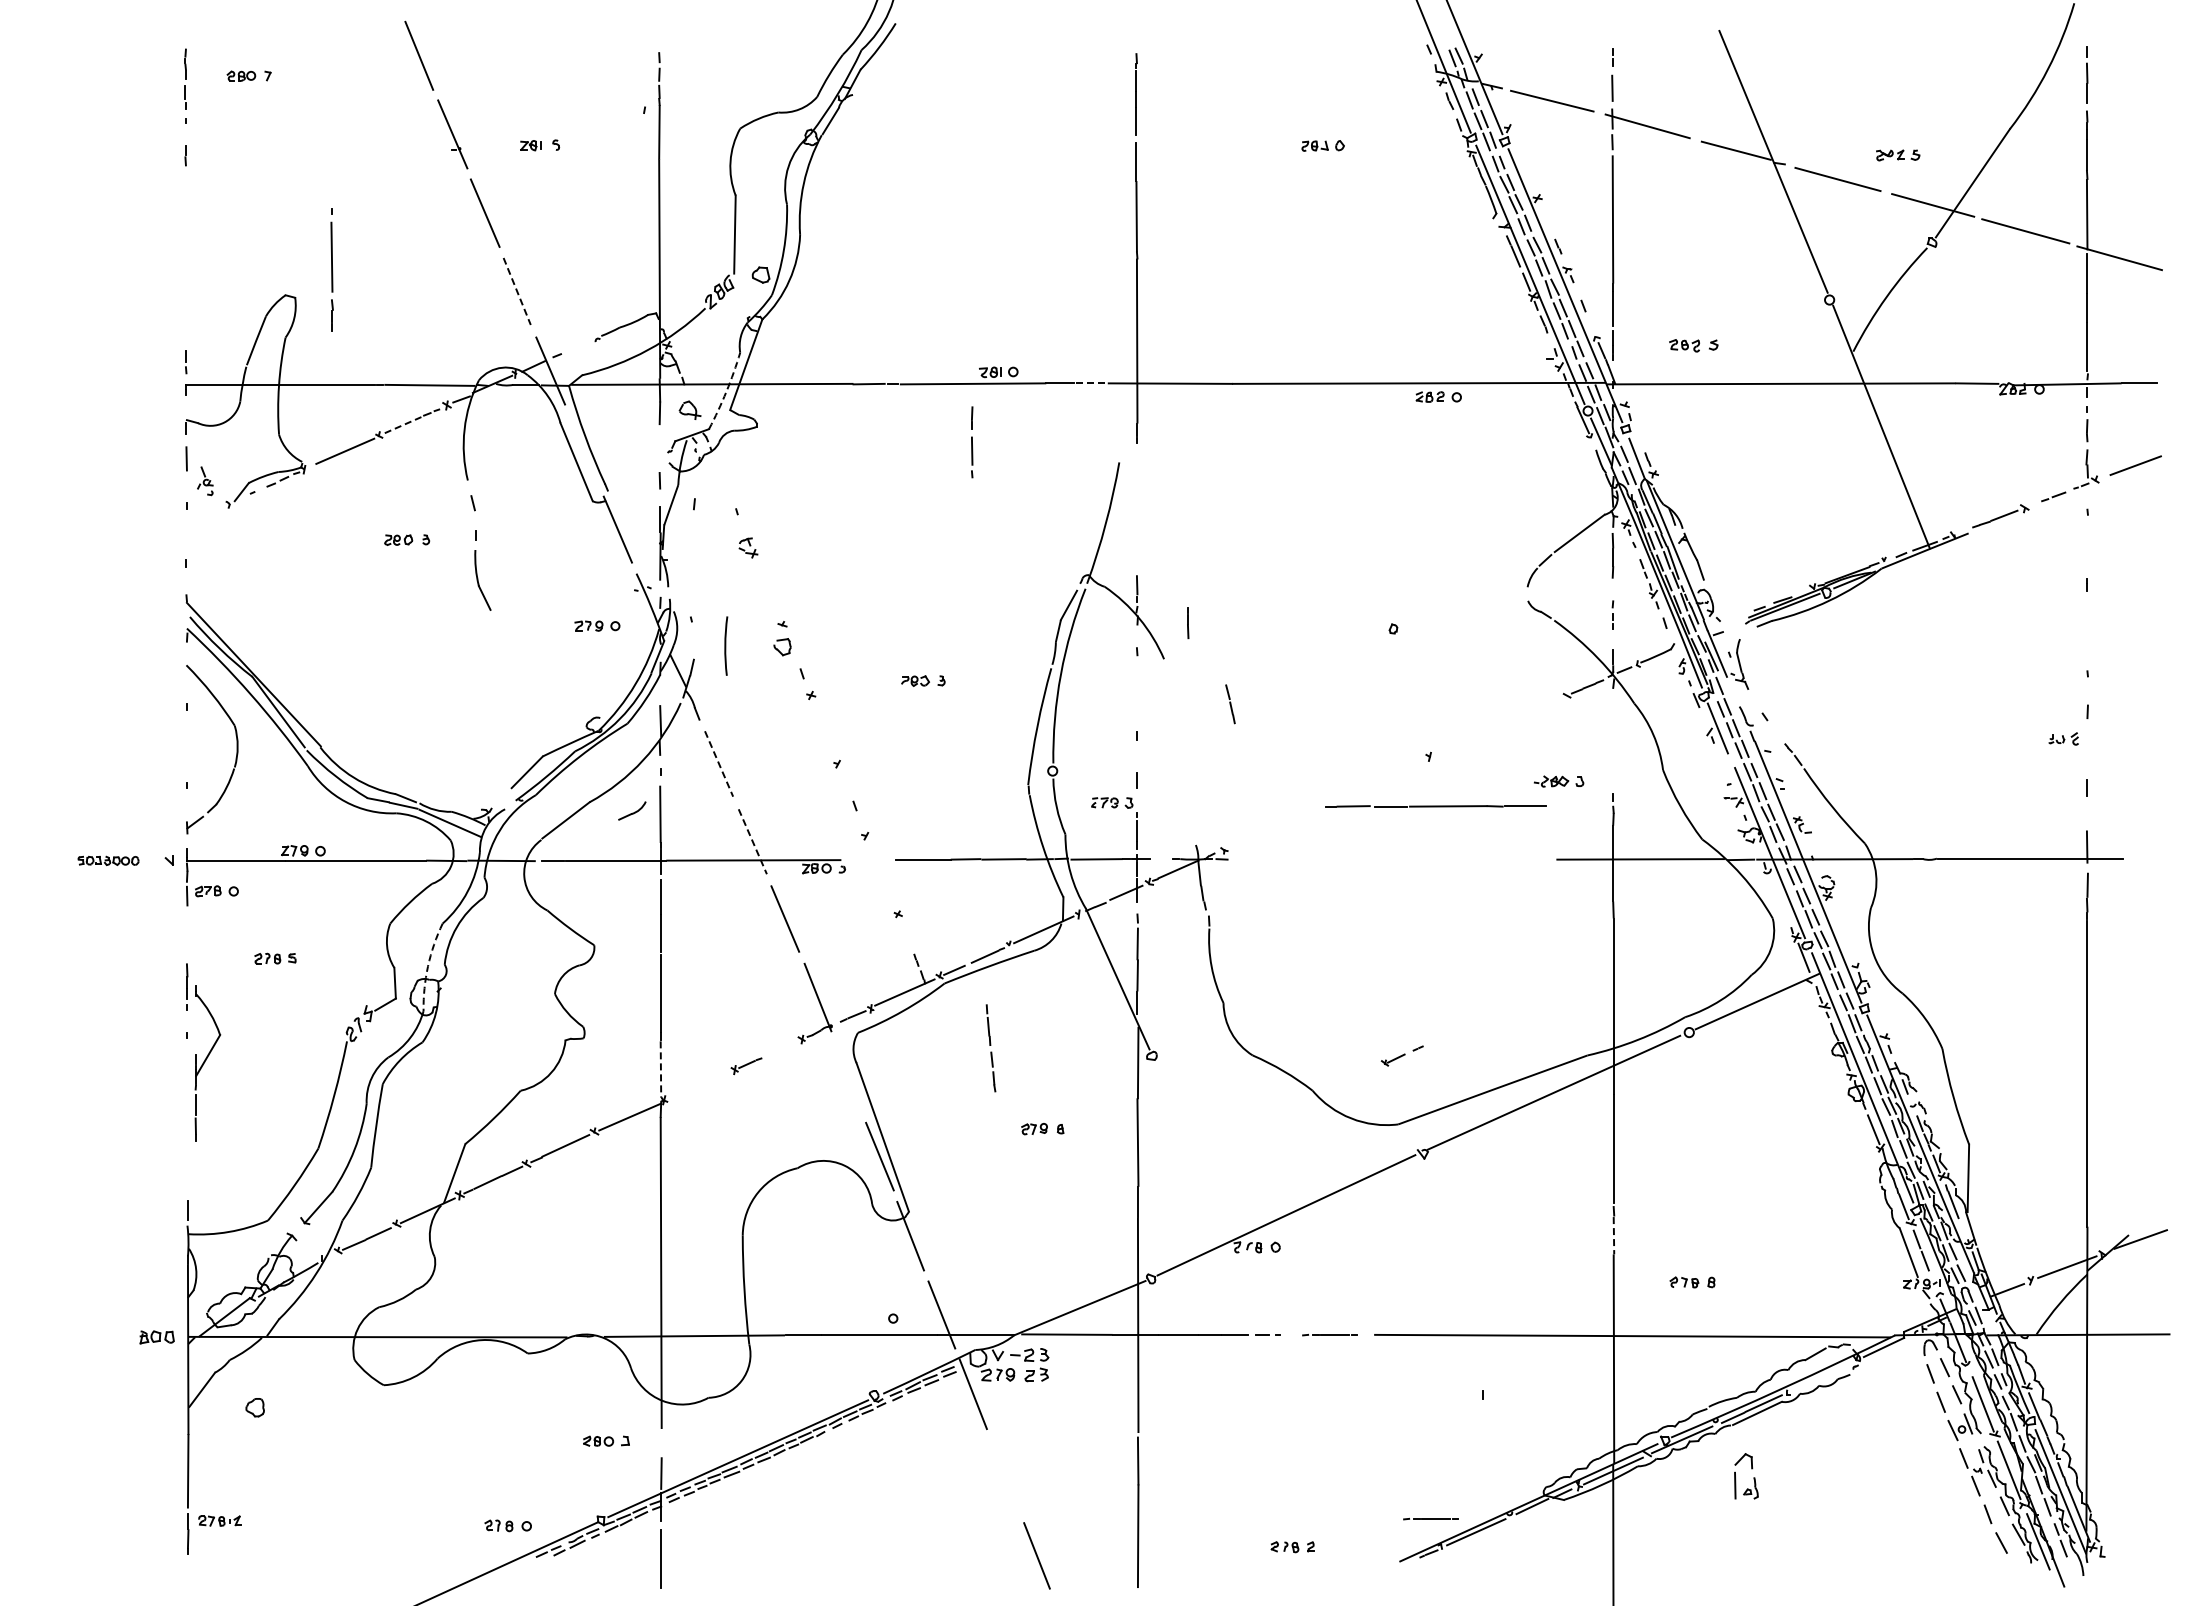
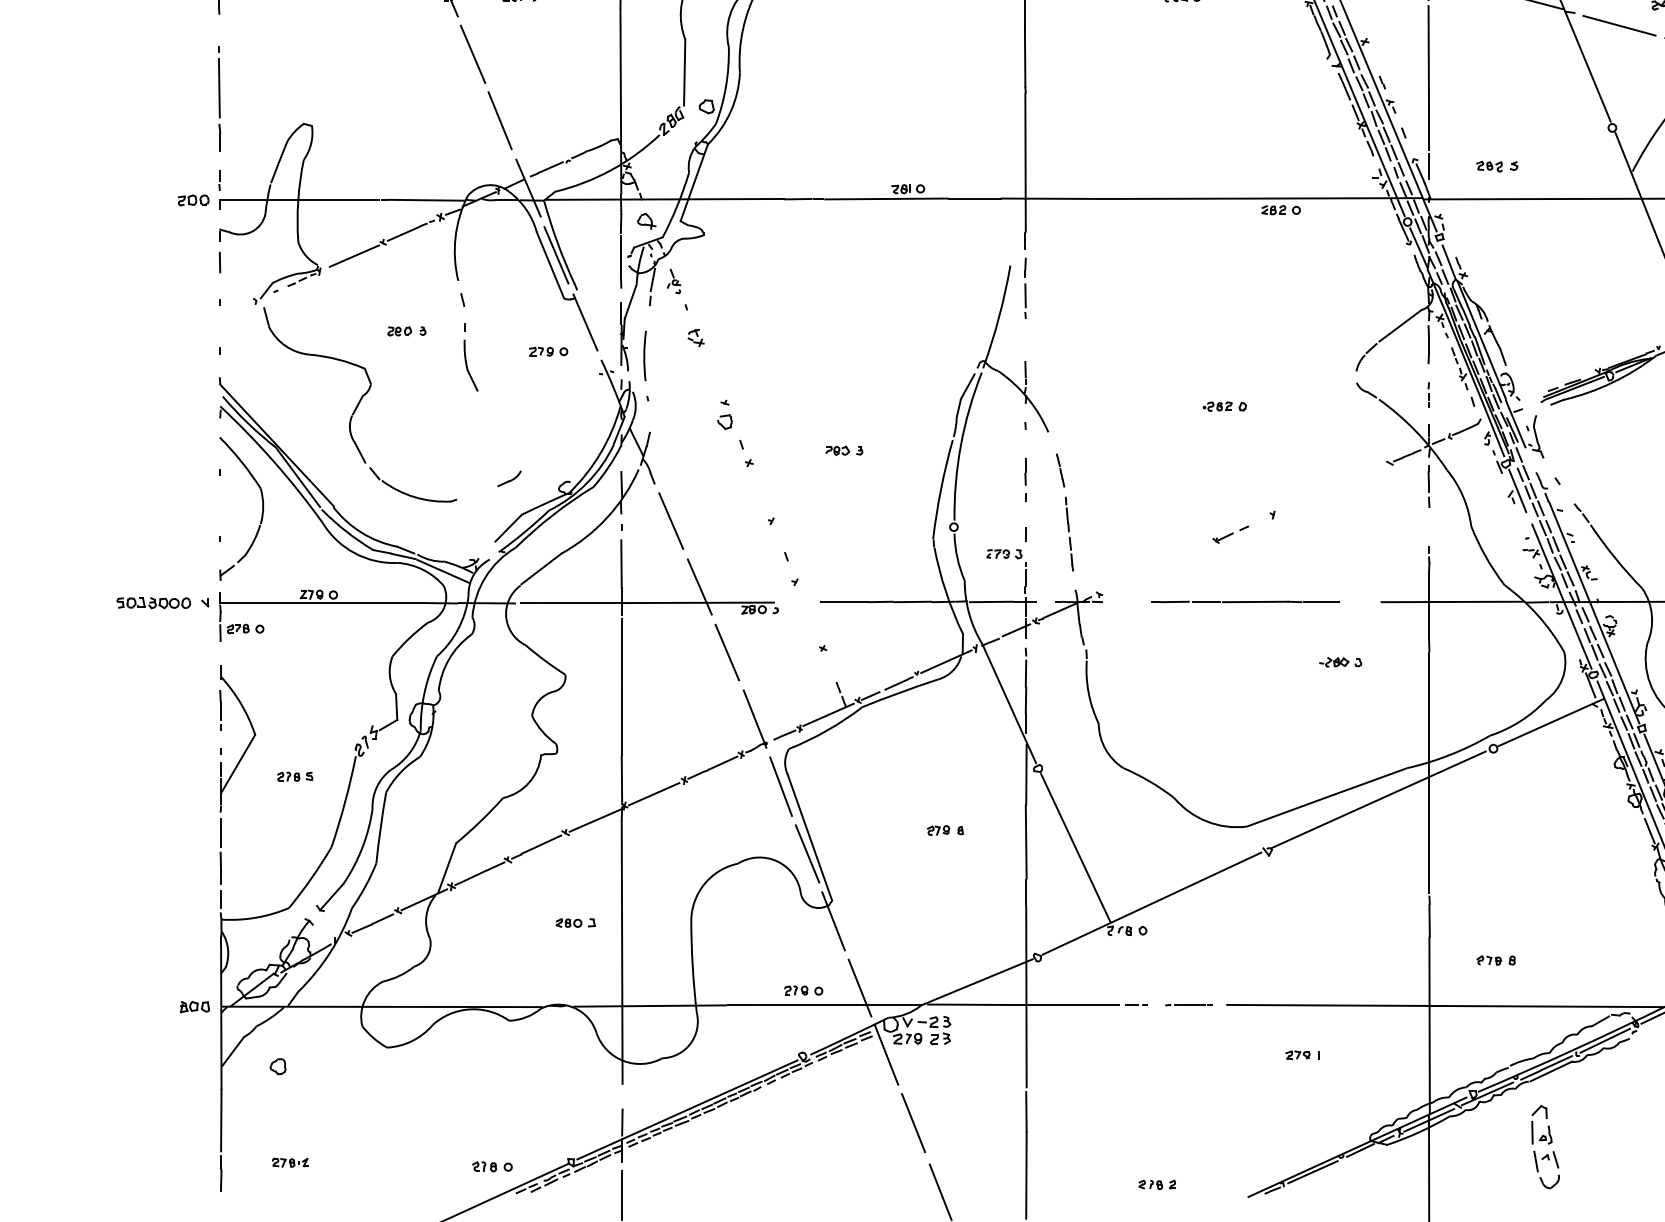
part: (331, 269) -> (219, 98), moved
line: (517, 291) -> (500, 120), dashed -> solid
line: (576, 346) -> (550, 167), added
line: (1092, 383) -> (987, 198), dashed -> solid
part: (155, 385) -> (193, 200), added
arc: (726, 391) -> (677, 205), dashed -> solid
line: (403, 424) -> (403, 233), dashed -> solid
line: (972, 442) -> (1025, 288), moved
line: (660, 449) -> (621, 254), added
line: (583, 450) -> (556, 255), added
line: (696, 479) -> (652, 280), added
part: (205, 481) -> (674, 281), moved
line: (1188, 623) -> (1025, 472), moved
part: (597, 625) -> (548, 351), moved
part: (351, 626) -> (359, 404), added
part: (1363, 628) -> (1217, 406), added
arc: (726, 645) -> (645, 355), moved
line: (1230, 704) -> (1060, 470), moved
part: (1612, 723) -> (1428, 486), added
line: (719, 763) -> (671, 520), dashed -> solid
part: (1559, 781) -> (1341, 662), moved
line: (1435, 806) -> (1244, 602), moved
part: (632, 810) -> (509, 478), moved
line: (753, 842) -> (700, 587), dashed -> solid
part: (108, 860) -> (153, 602), size x1.43
part: (275, 958) -> (295, 776), moved
arc: (428, 966) -> (424, 692), dashed -> solid
line: (990, 1045) -> (1069, 531), moved
line: (779, 1049) -> (722, 763), added
part: (1401, 1055) -> (1230, 534), moved
part: (207, 1063) -> (237, 774), size x1.67
line: (660, 1070) -> (621, 780), dashed -> solid
line: (848, 1076) -> (780, 785), added
line: (698, 1086) -> (653, 794), added
line: (1196, 1149) -> (1075, 847), added
line: (1613, 1235) -> (1429, 920), dashed -> solid
part: (866, 1317) -> (796, 990), added
line: (1820, 1377) -> (1604, 1041), added
part: (1458, 1393) -> (1297, 1054), added
part: (606, 1440) -> (575, 922), moved
line: (1004, 1474) -> (913, 1123), added
line: (1430, 1519) -> (1274, 1161), removed
part: (219, 1520) -> (290, 1162), moved
part: (1742, 1529) -> (1538, 1169), added

